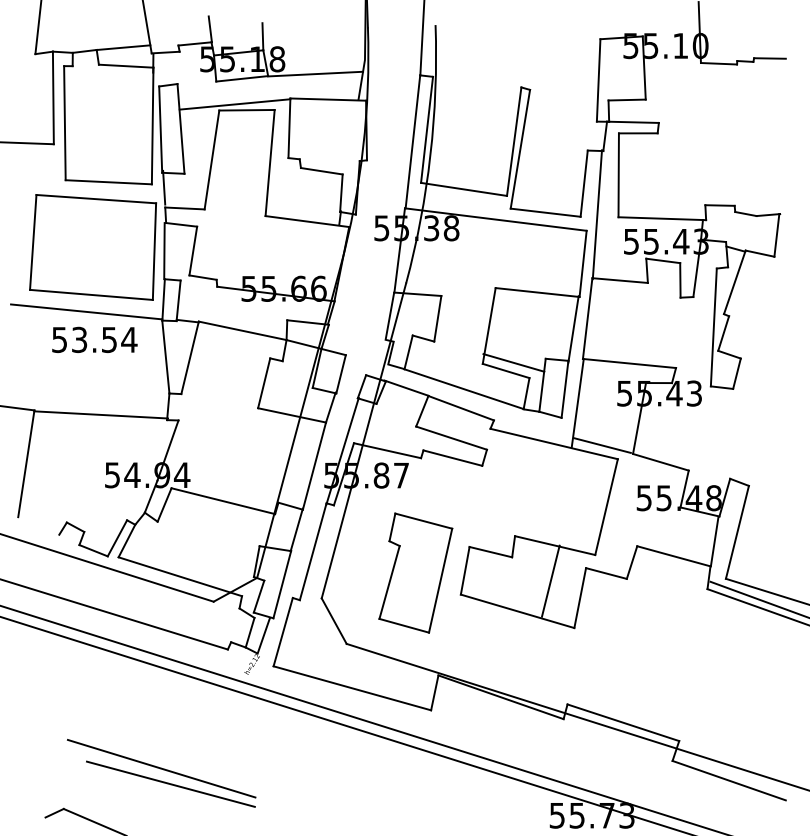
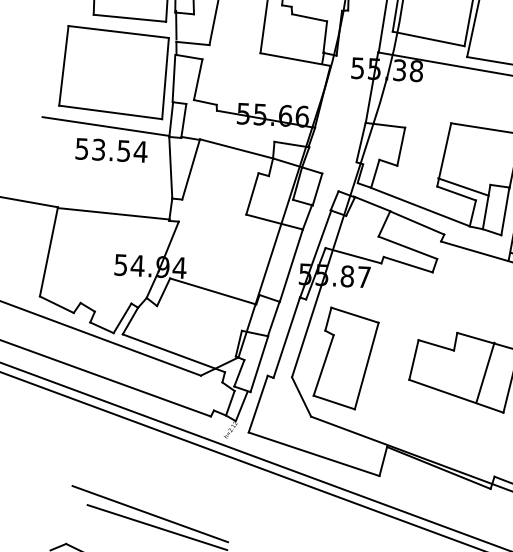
line: (38, 525) -> (56, 304), added
part: (415, 572) -> (345, 358), moved

